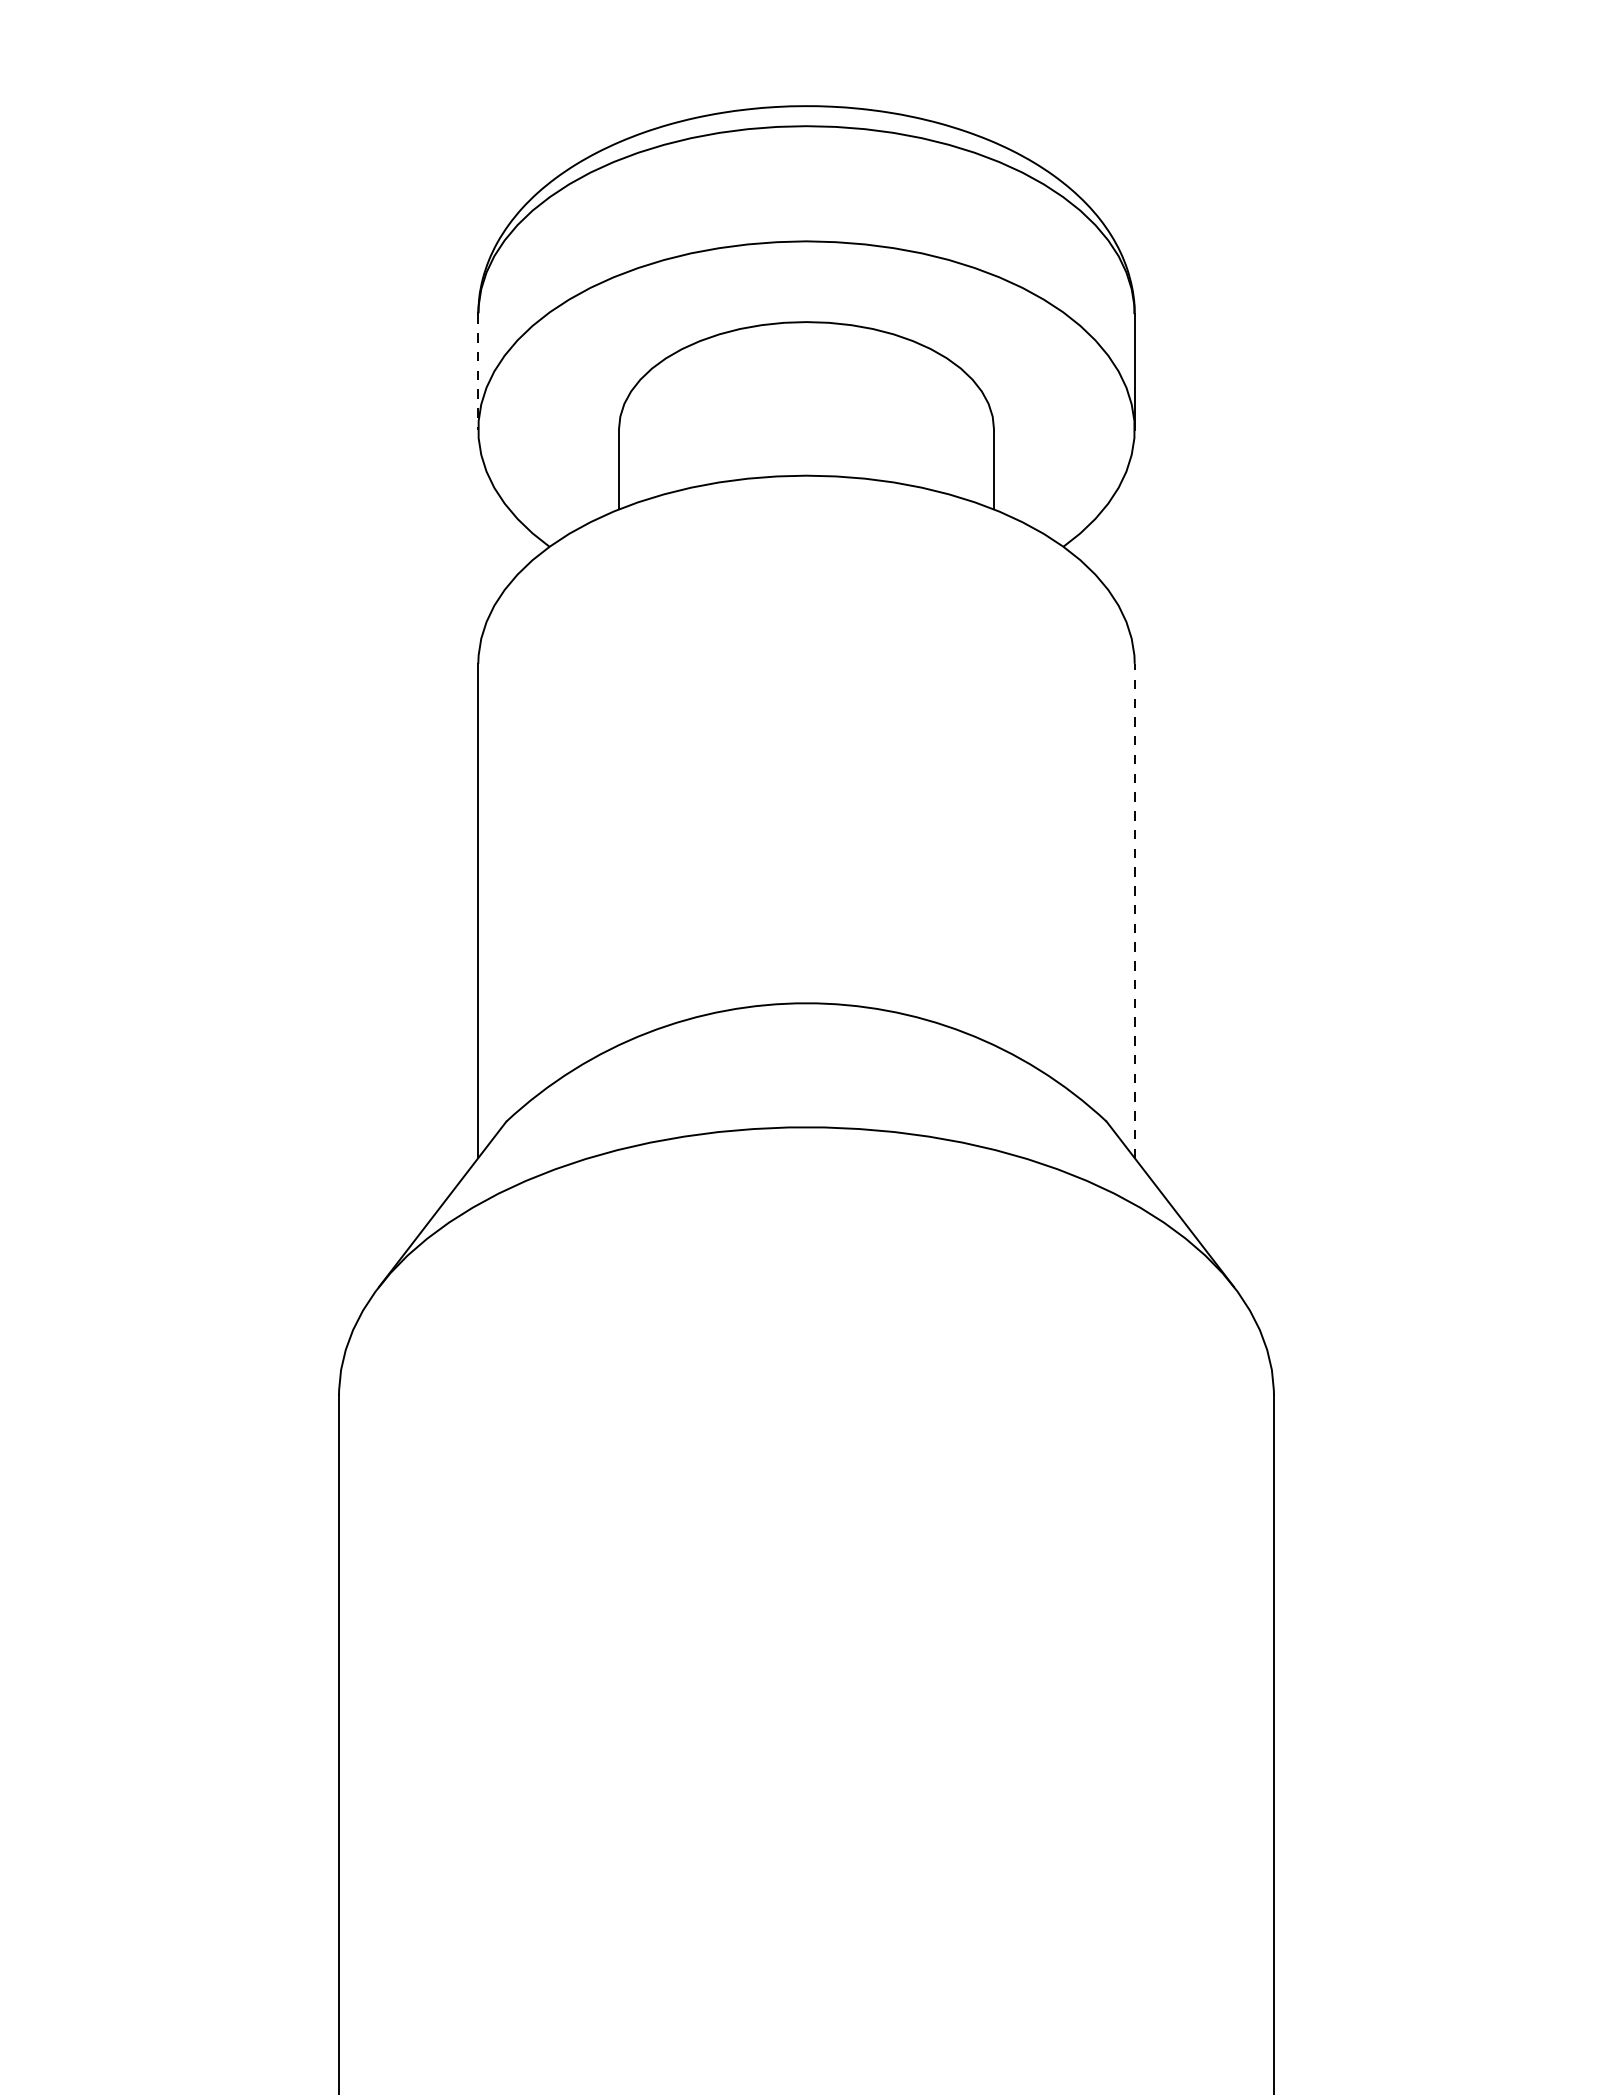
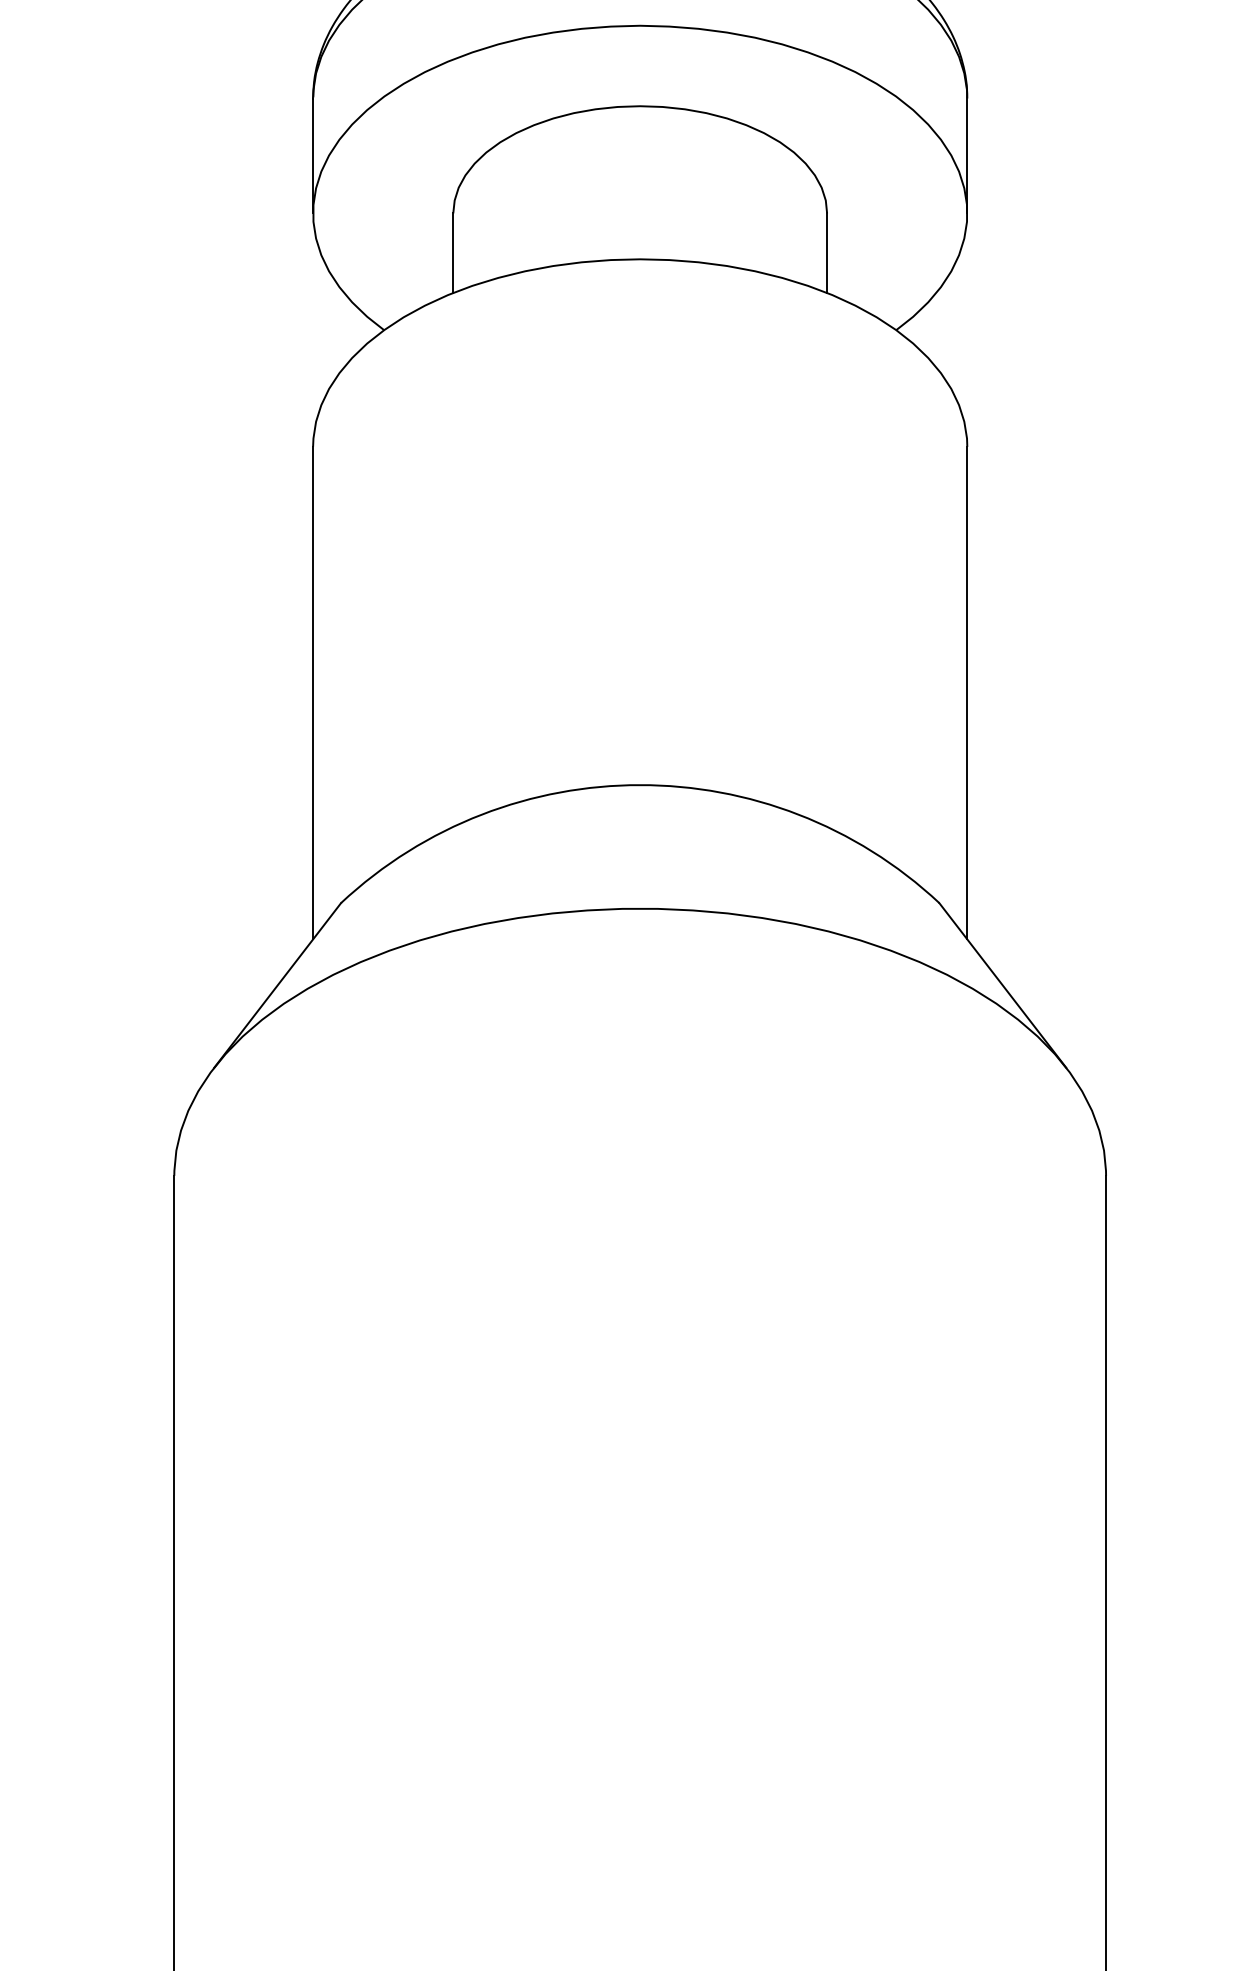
line: (478, 372) -> (313, 156), dashed -> solid
line: (1134, 910) -> (967, 692), dashed -> solid

